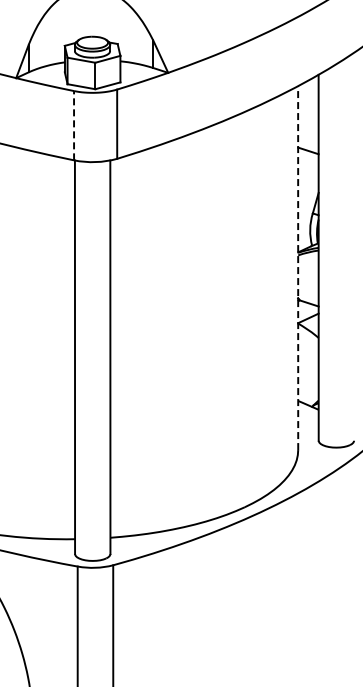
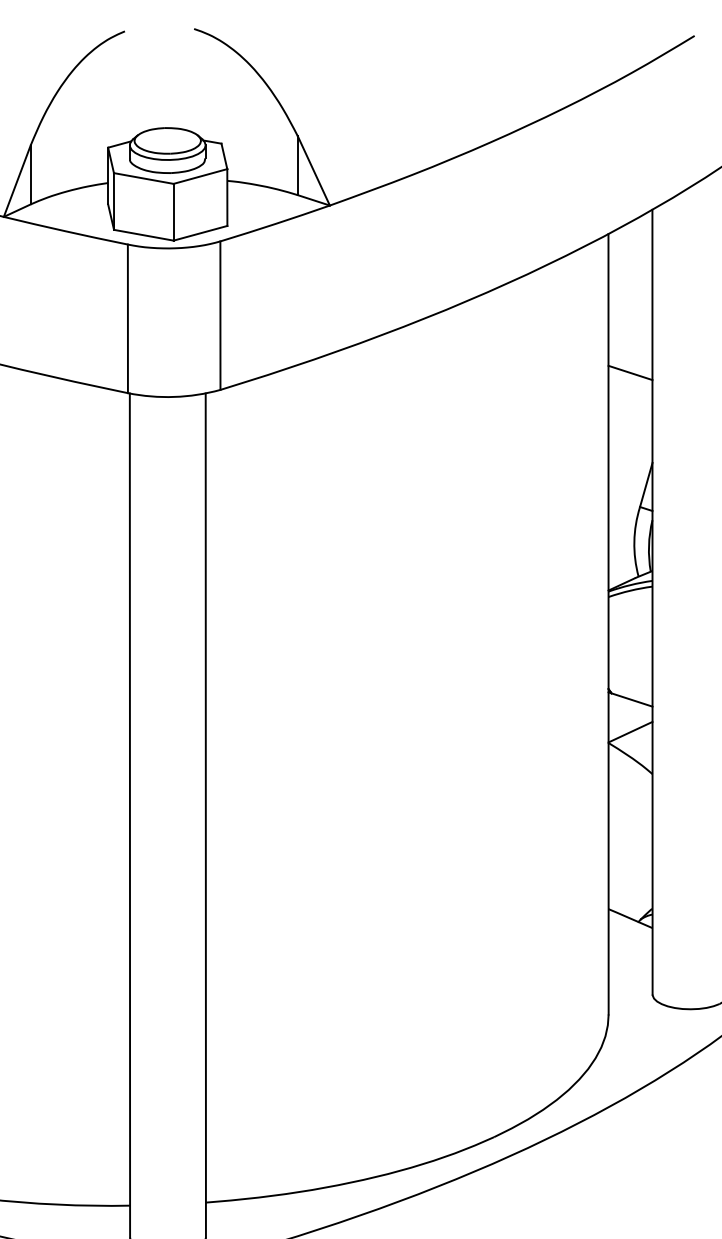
line: (74, 125) -> (128, 318), dashed -> solid
line: (298, 268) -> (609, 625), dashed -> solid

